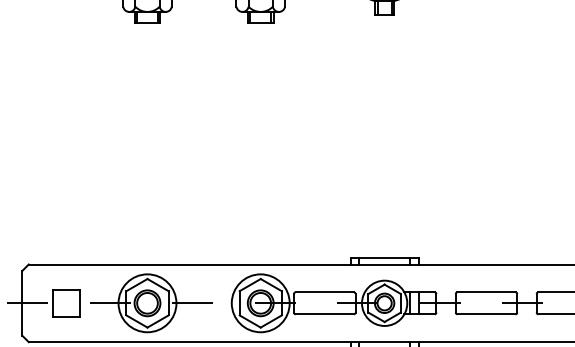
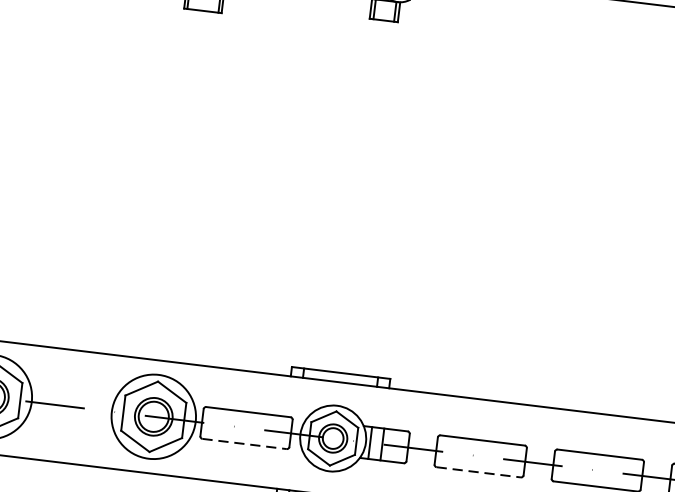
line: (325, 314) -> (245, 444), solid -> dashed
line: (487, 314) -> (480, 472), solid -> dashed

